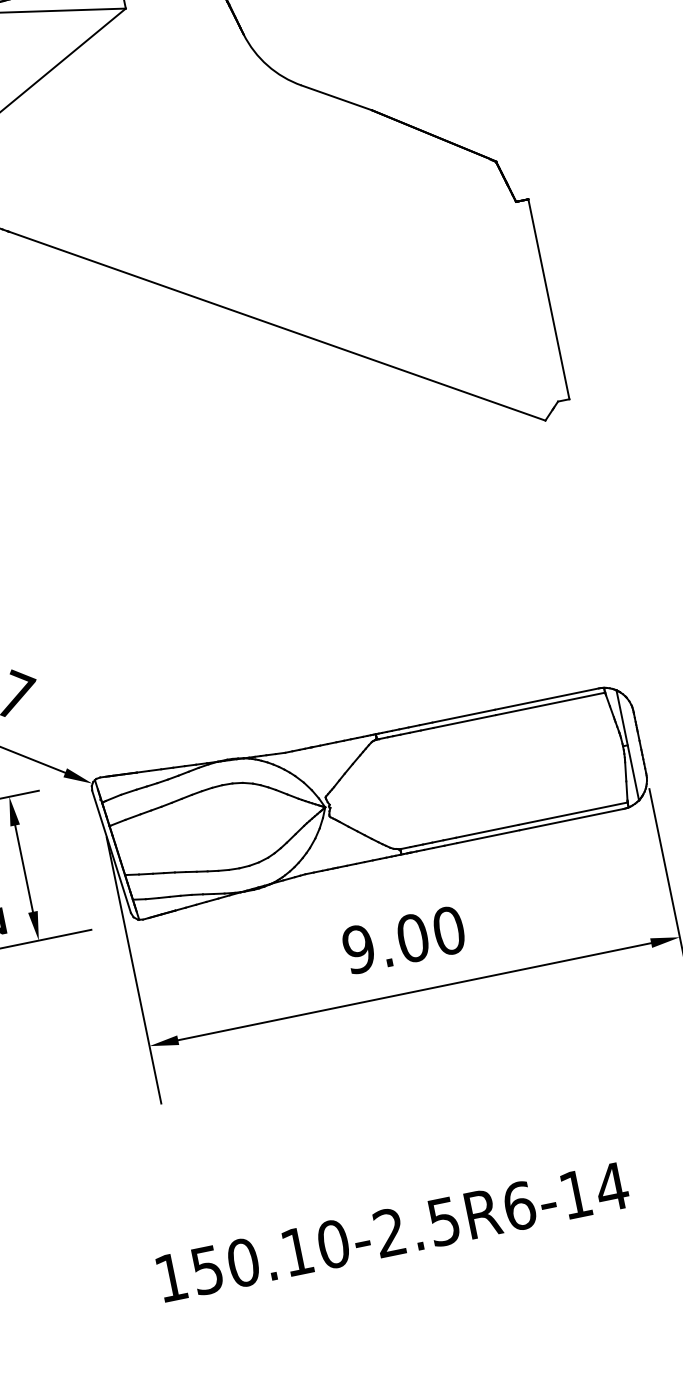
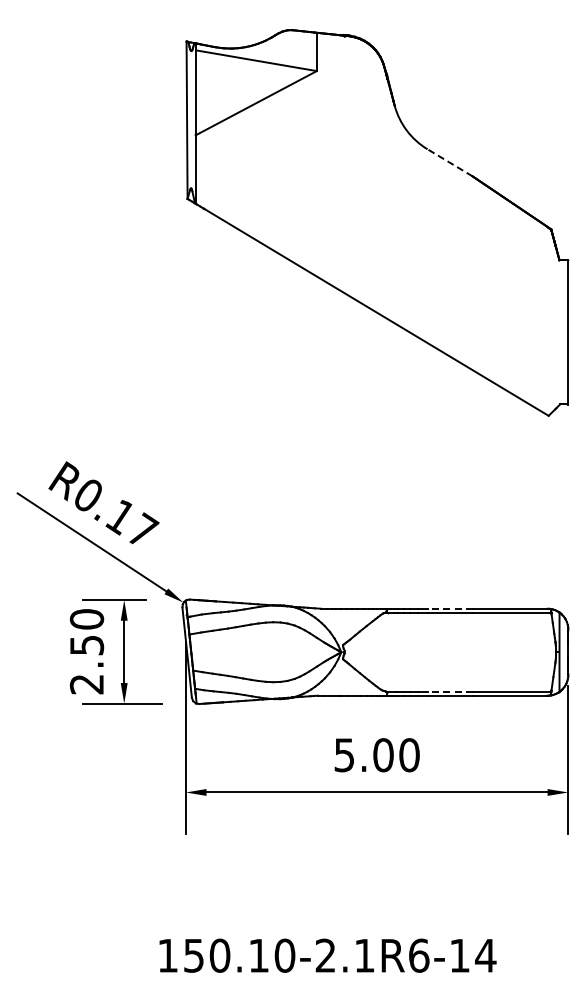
line: (335, 97) -> (449, 162), solid -> dashed
line: (464, 715) -> (450, 608), solid -> dashed
line: (487, 830) -> (450, 691), solid -> dashed
text: (359, 949) -> (344, 755), 9.00 -> 5.00
text: (443, 1221) -> (364, 955), 150.10-2.5R6-14 -> 150.10-2.1R6-14

